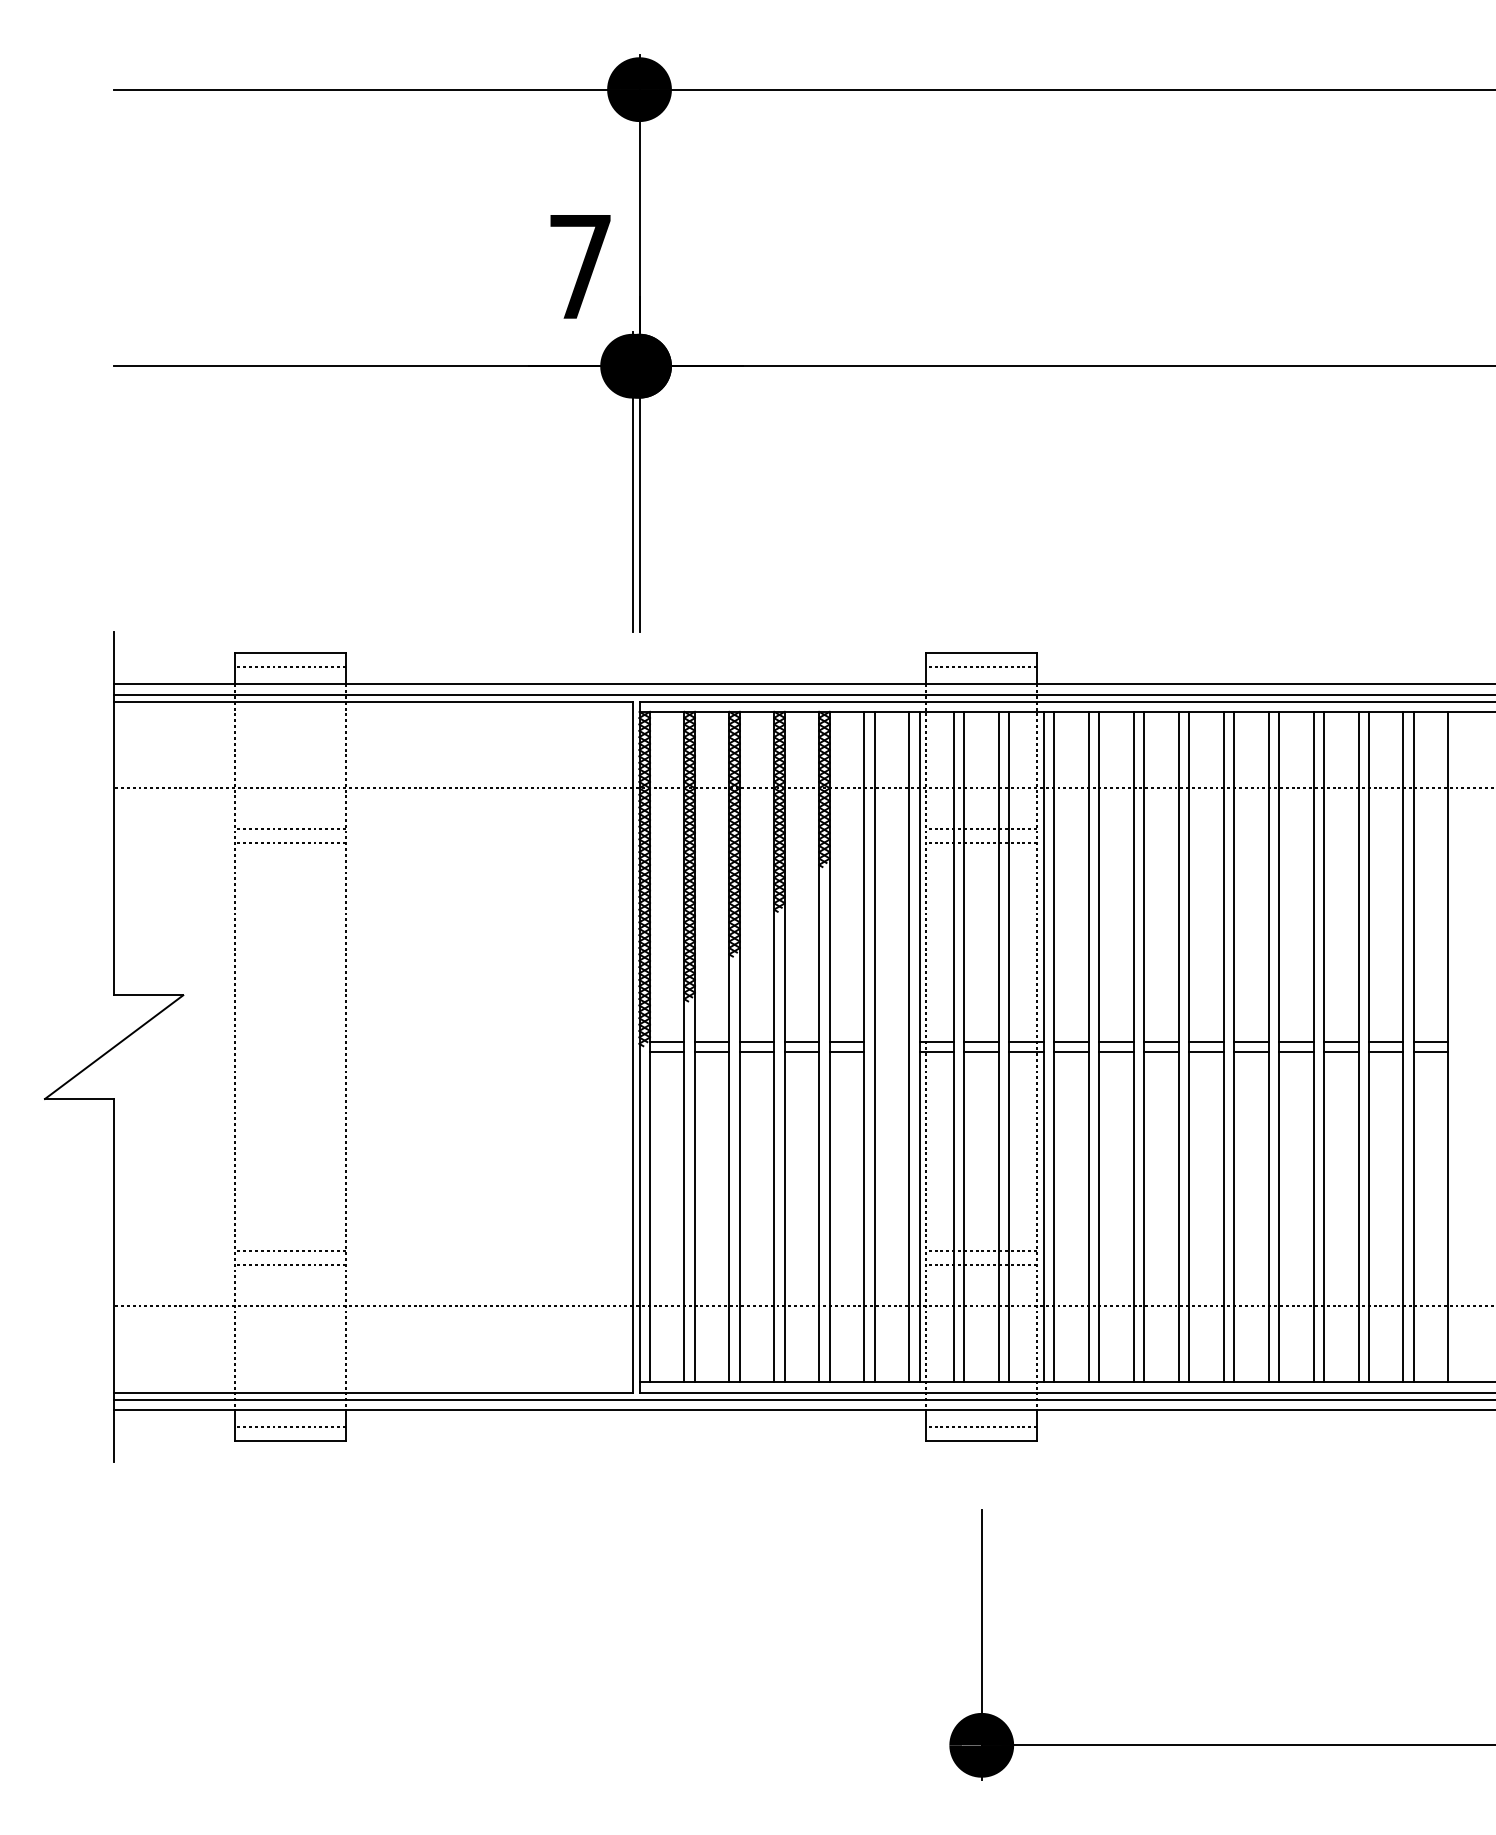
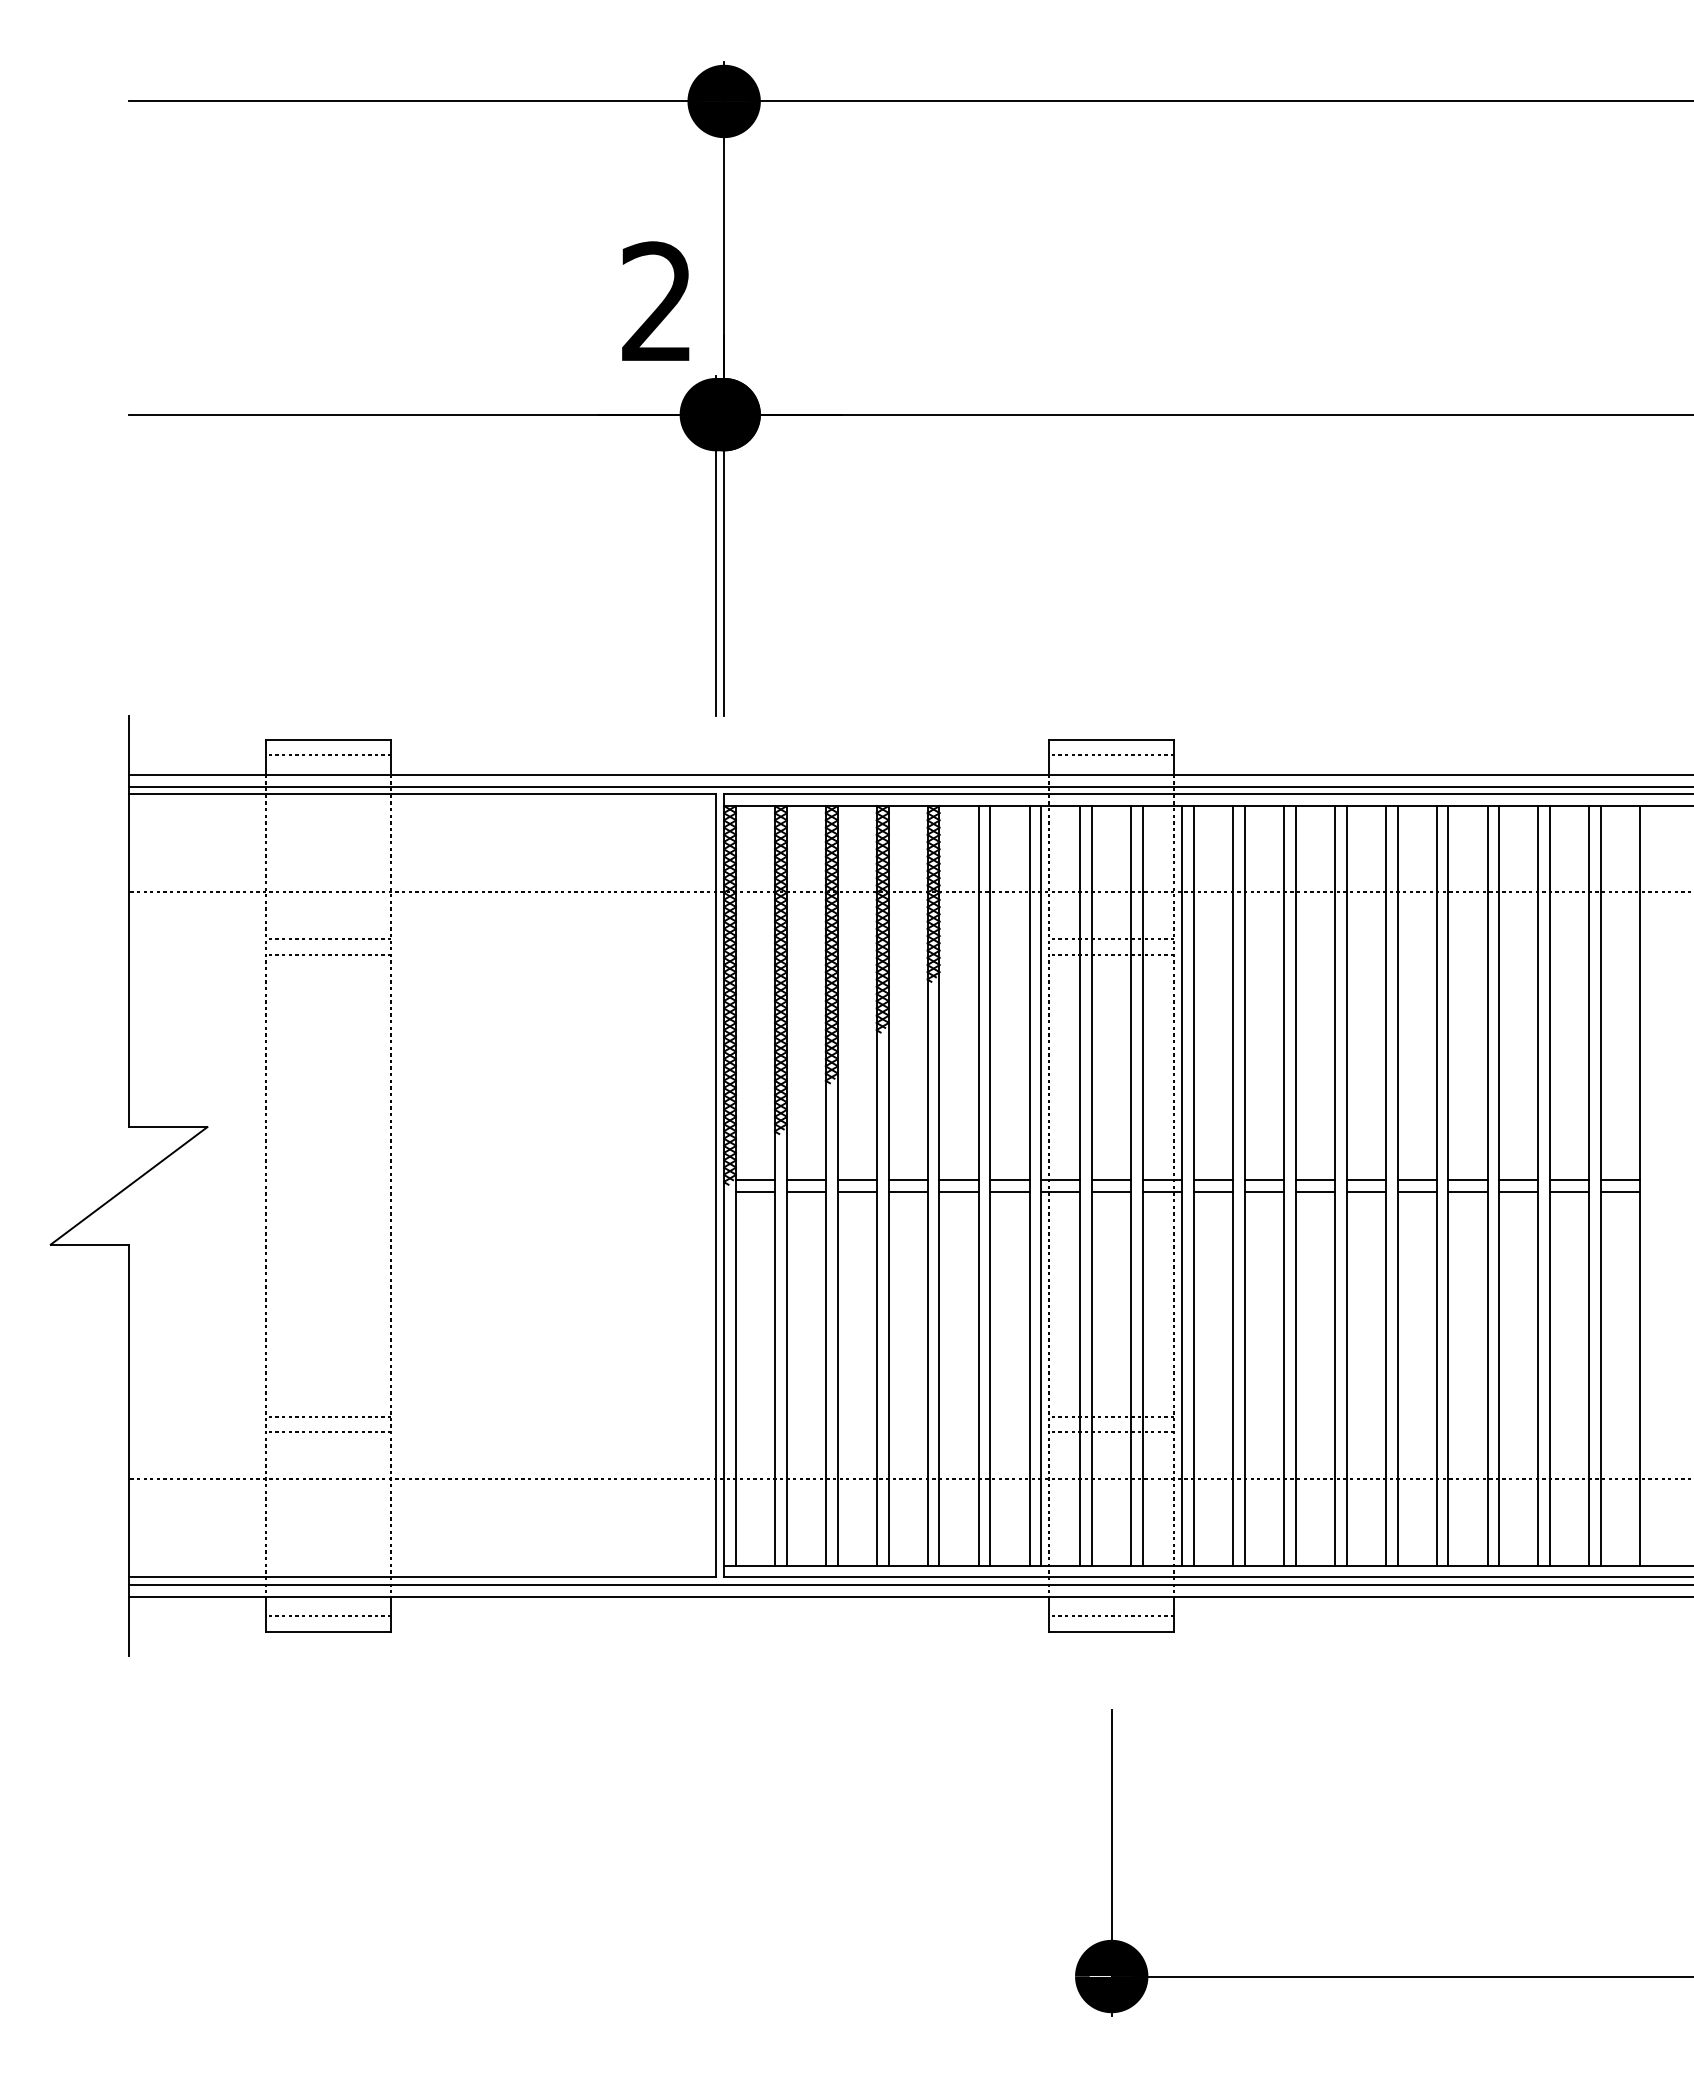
text: (579, 265) -> (656, 300), 7 -> 2
line: (891, 1041) -> (1009, 1179), added
line: (891, 1052) -> (1009, 1191), added

